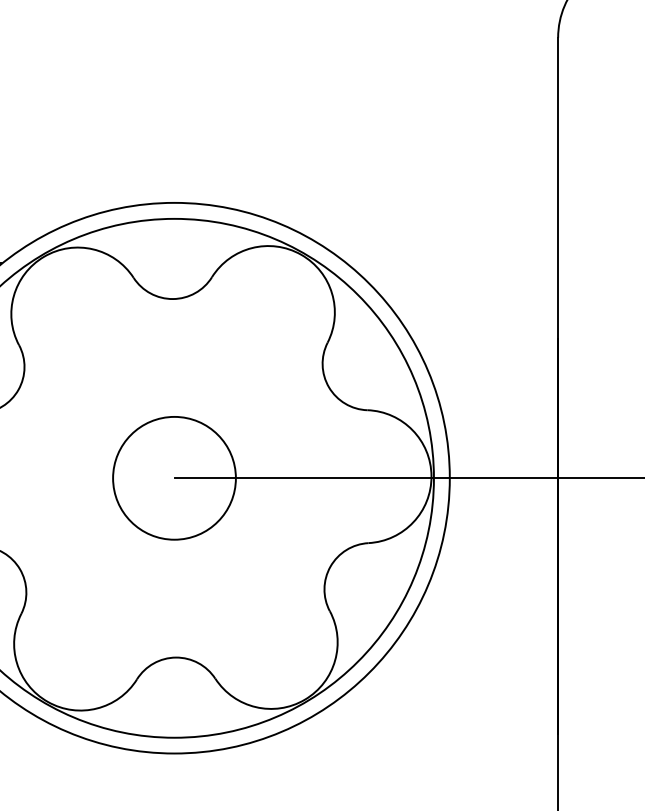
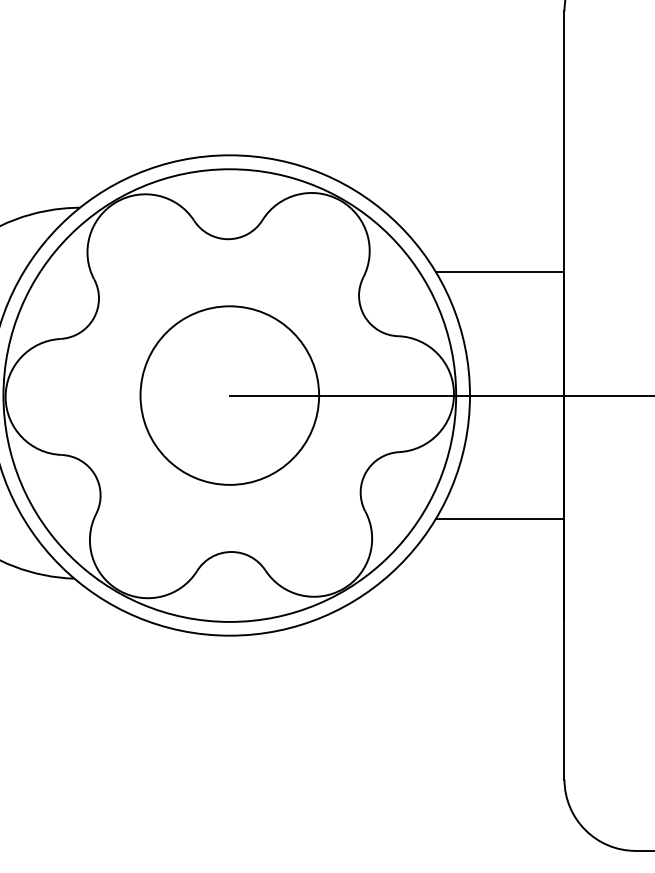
line: (483, 336) -> (499, 271), added
circle: (174, 478) -> (229, 395), size x1.67
line: (483, 620) -> (499, 519), added

